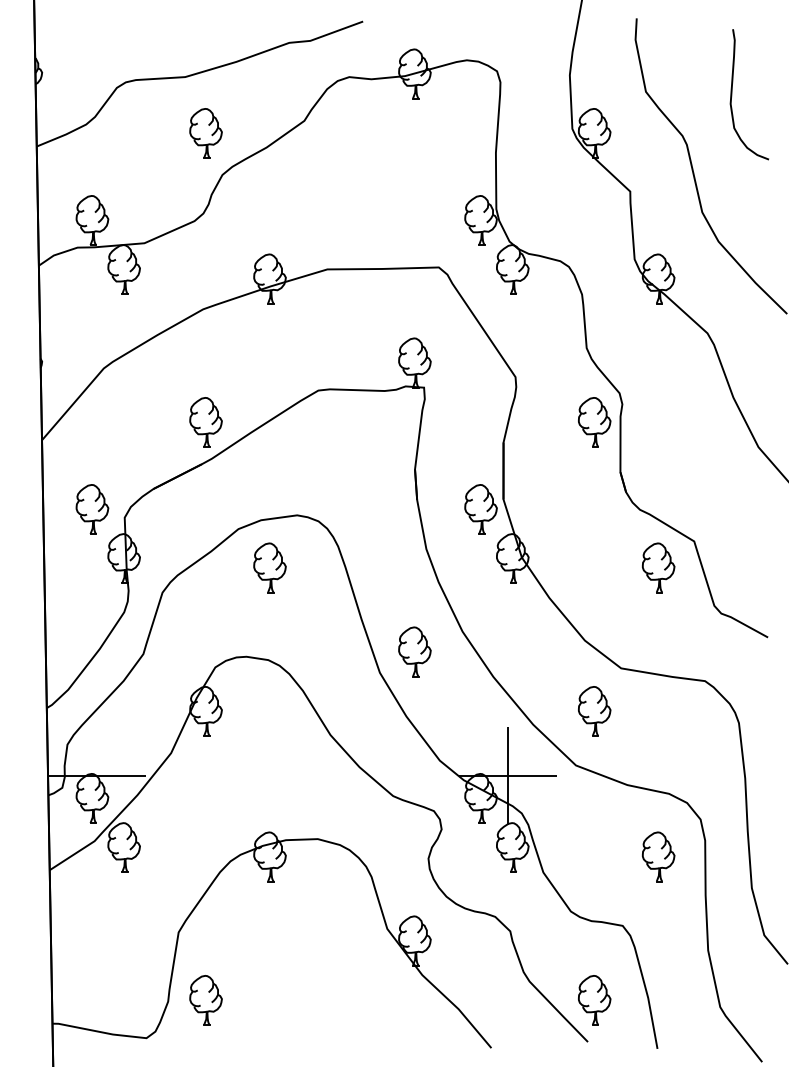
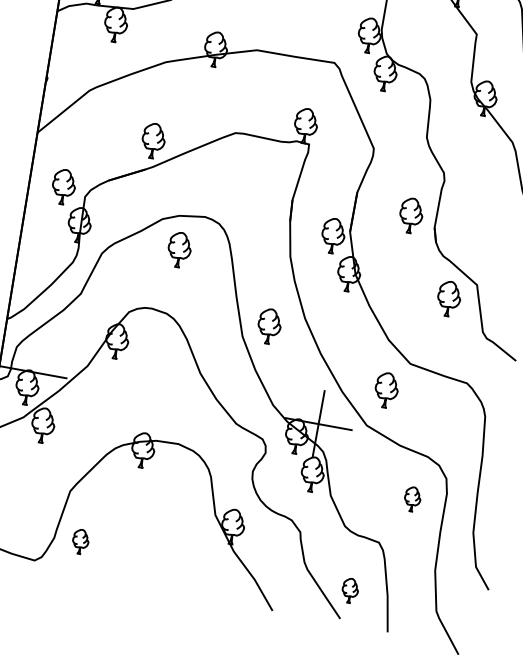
part: (594, 422) -> (411, 215), moved
part: (658, 856) -> (412, 499), size x0.7
part: (205, 1000) -> (80, 541), size x0.7
part: (594, 1000) -> (350, 590), size x0.7

